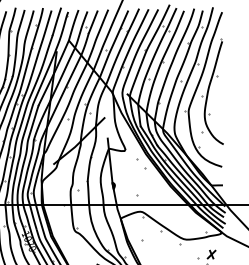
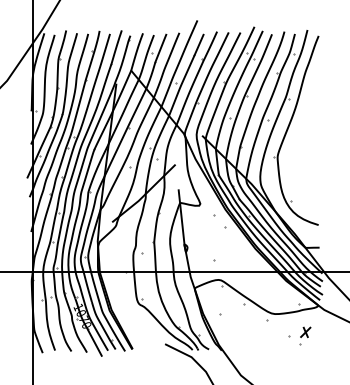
part: (212, 91) -> (306, 133), removed

